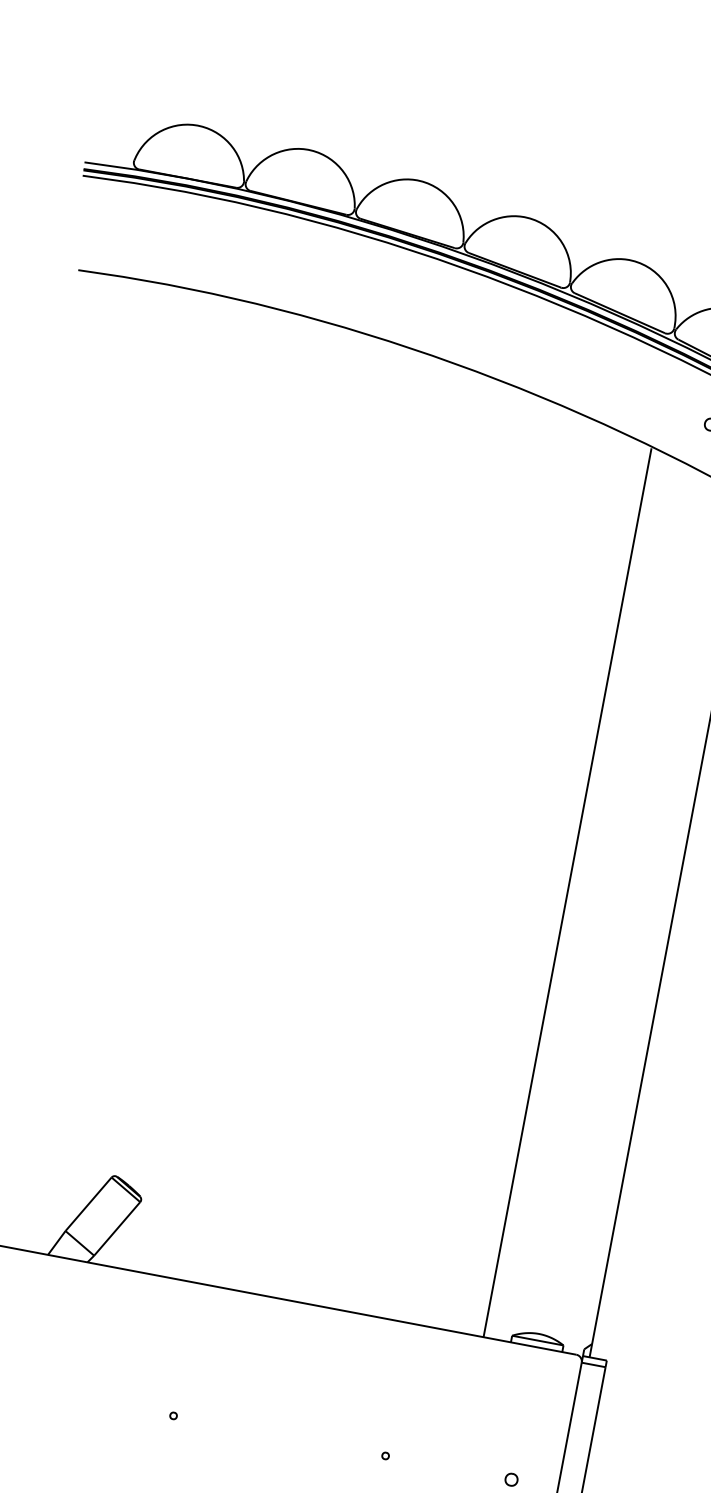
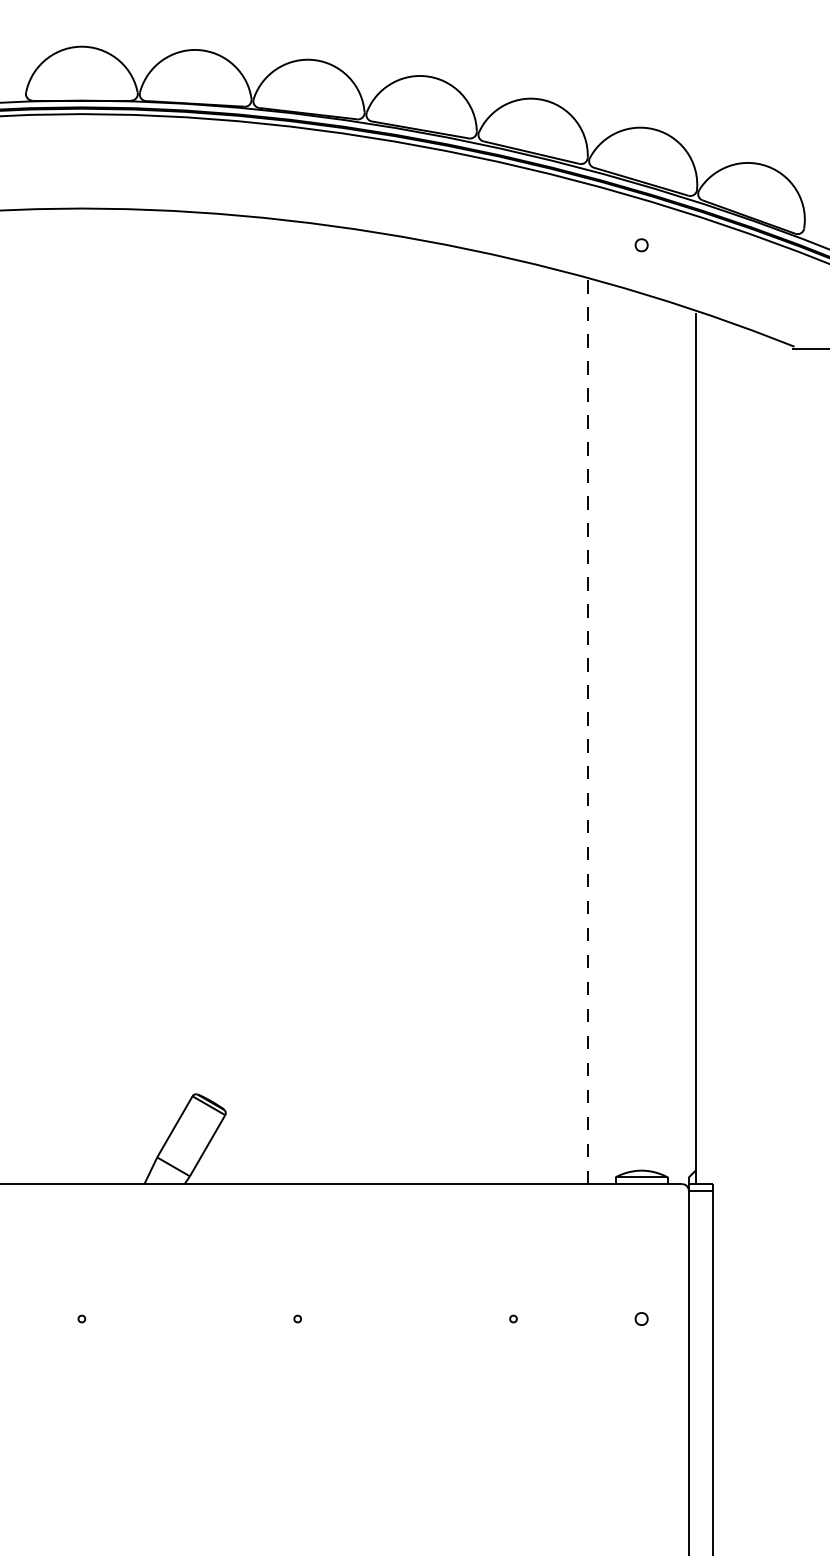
line: (567, 892) -> (587, 731), solid -> dashed

